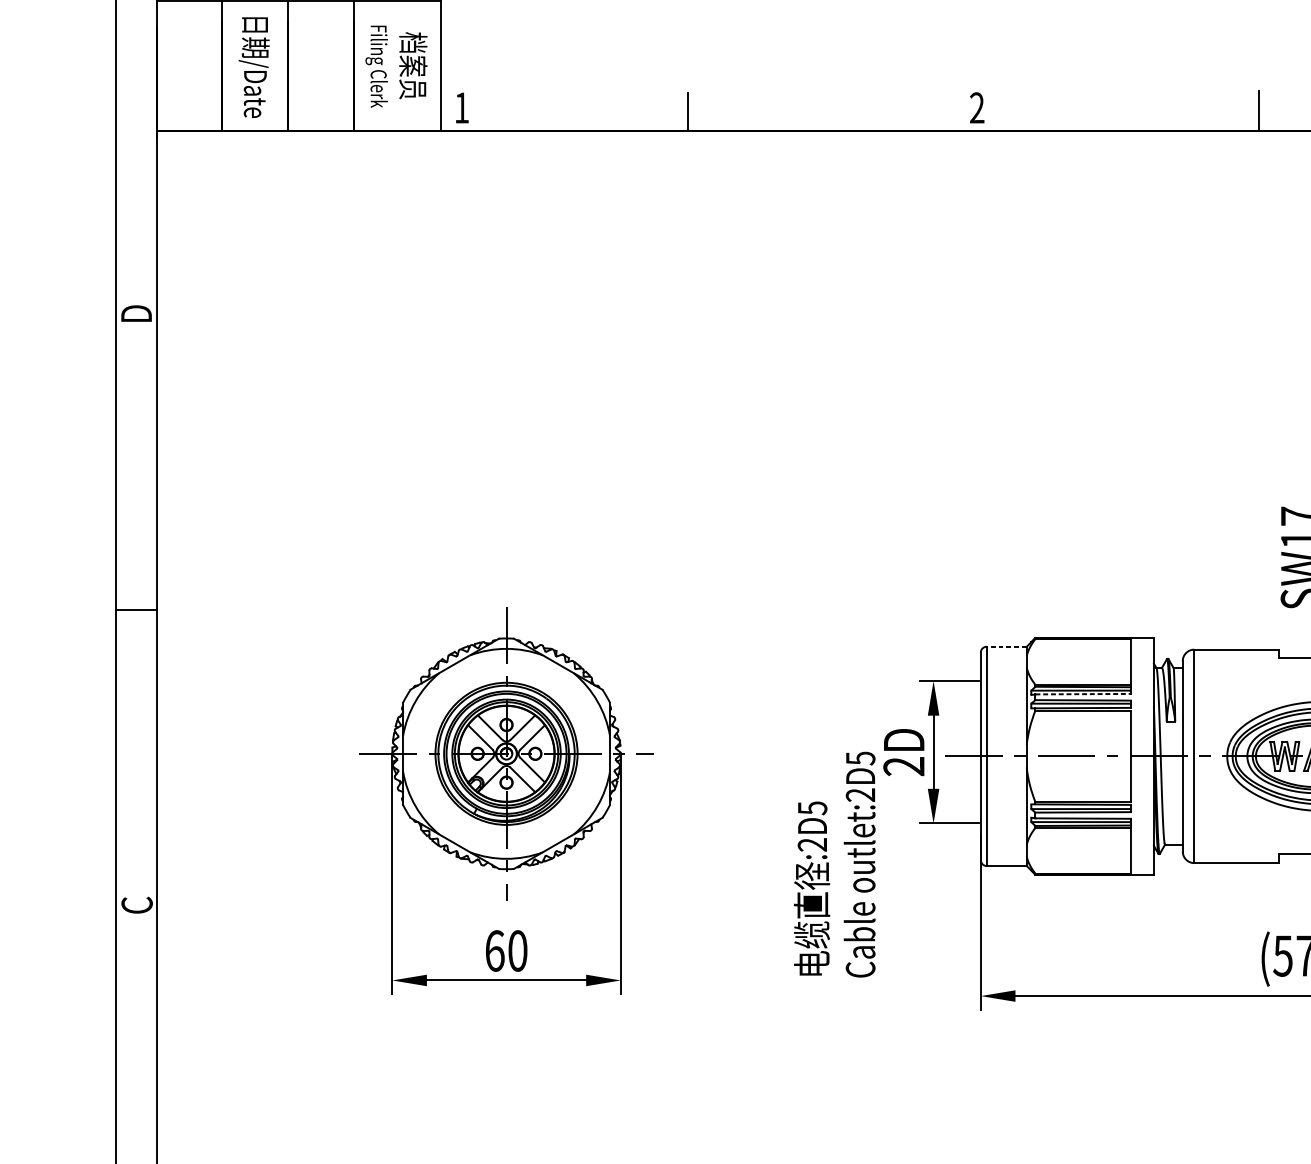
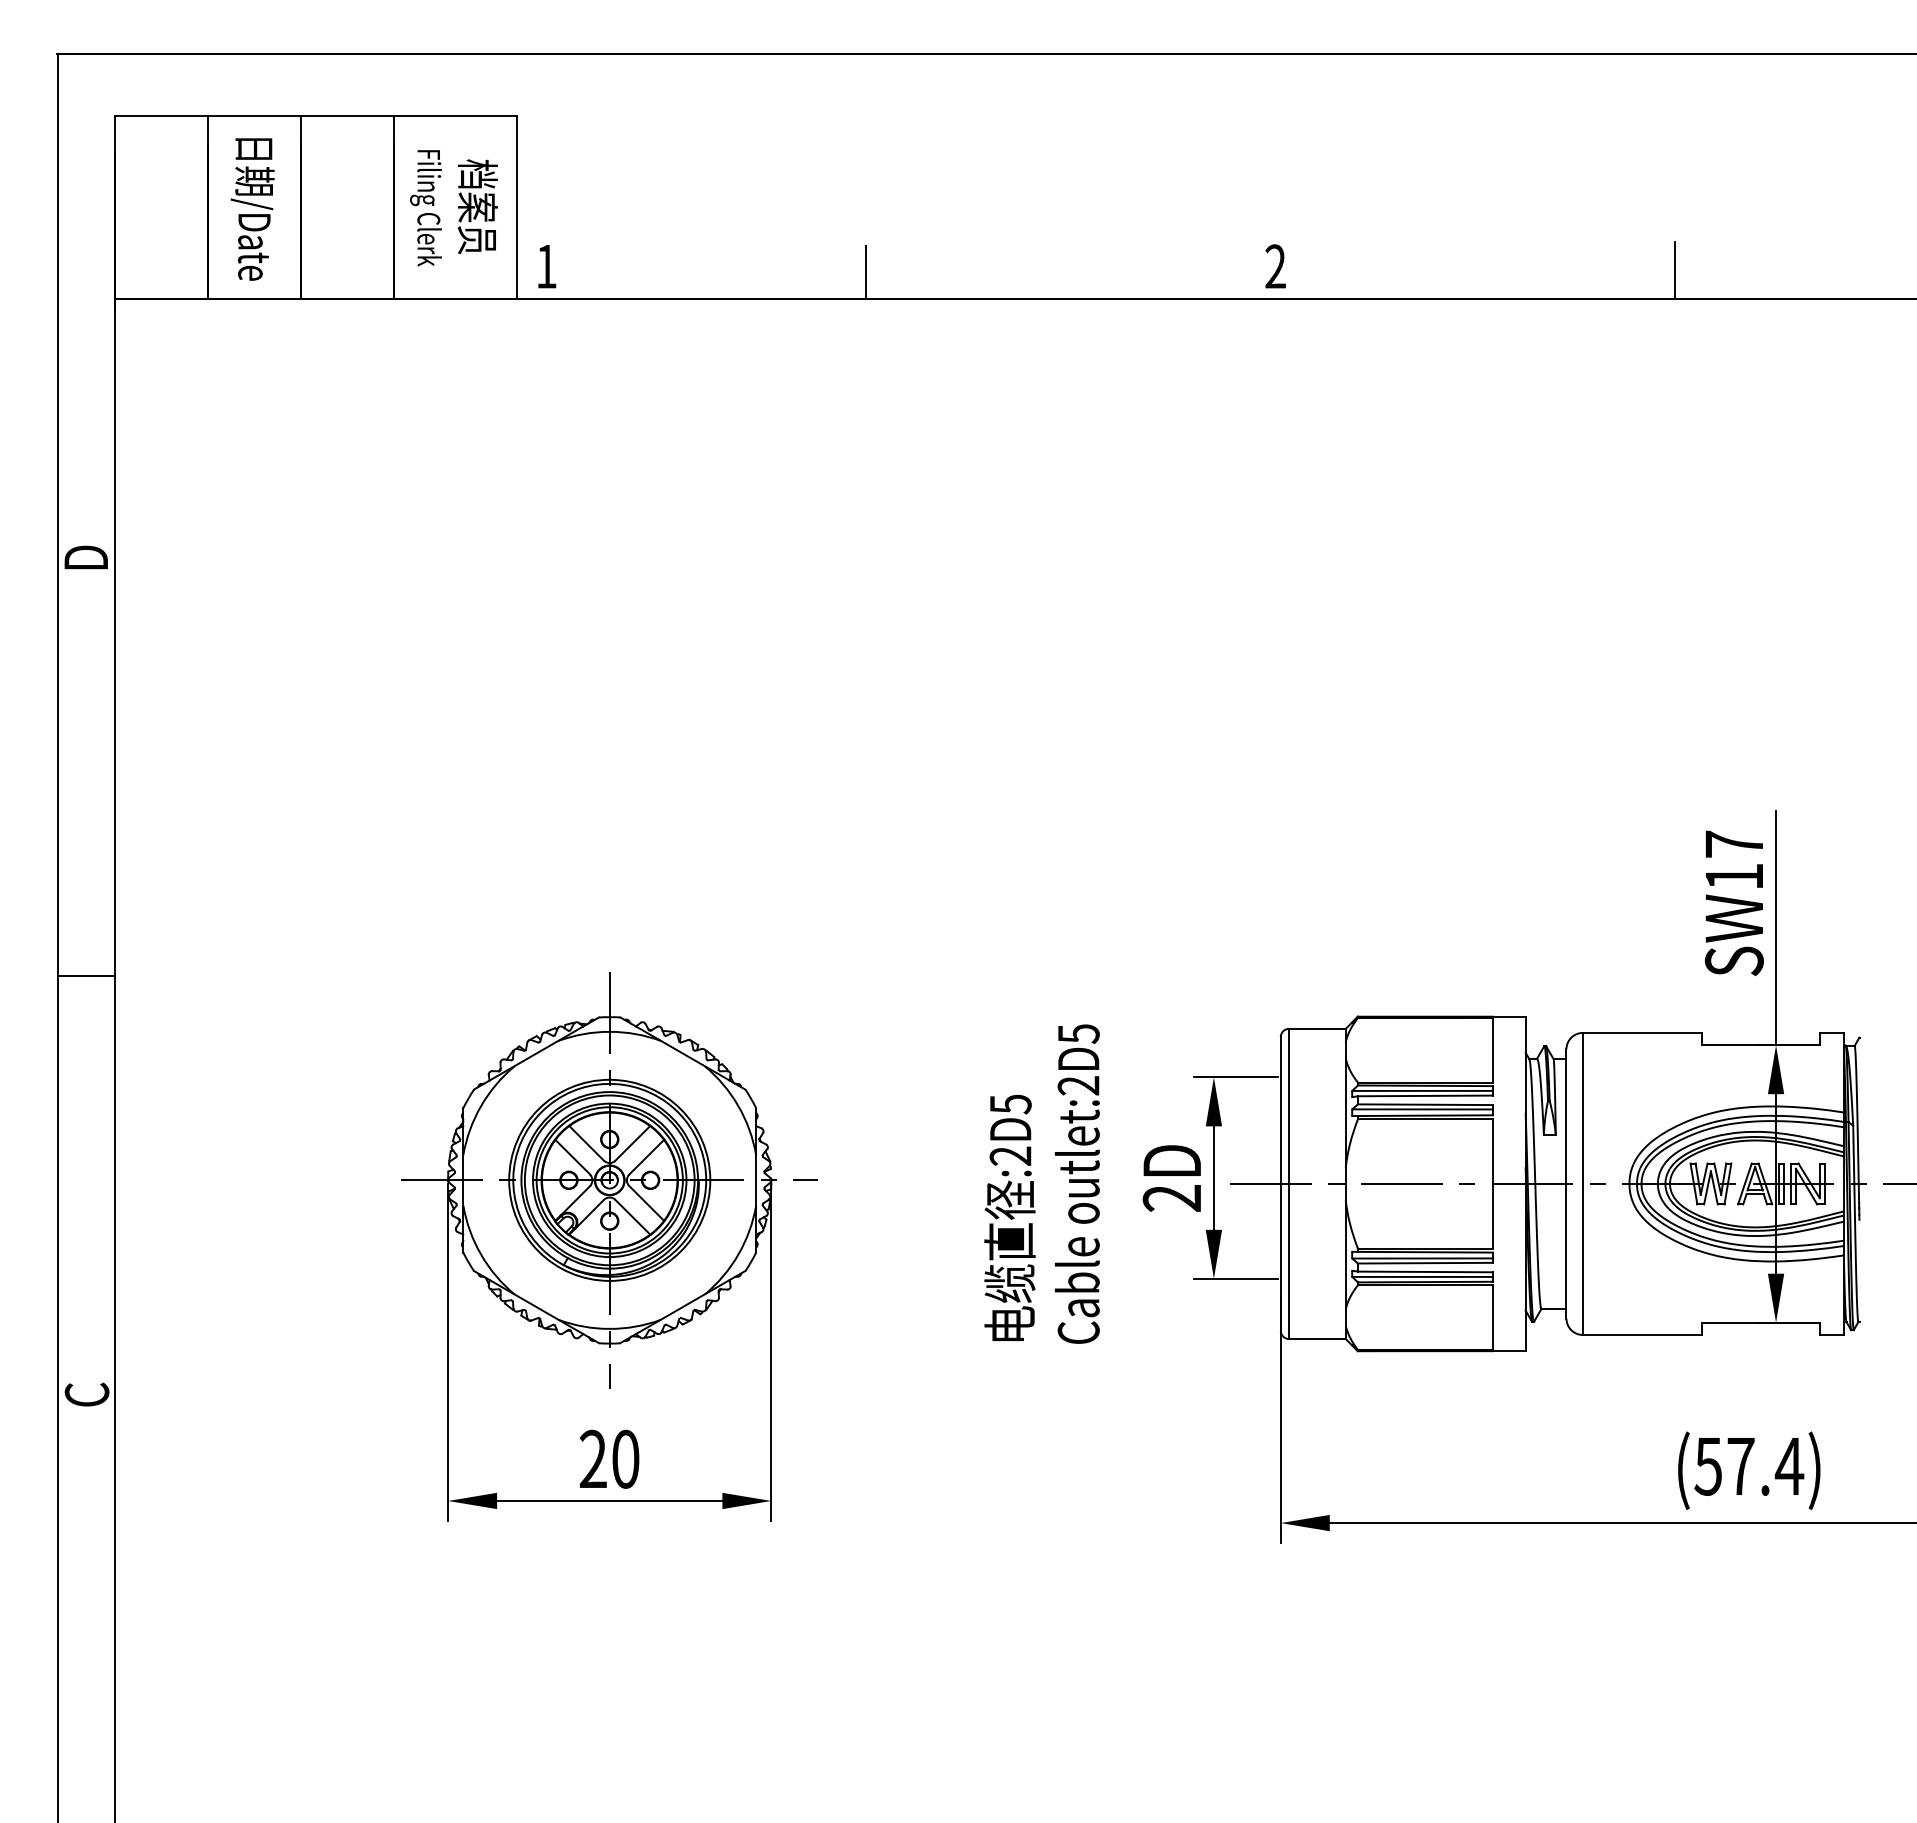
line: (1006, 646) -> (1316, 1028), dashed -> solid
line: (1083, 693) -> (1425, 1095), dashed -> solid
text: (834, 864) -> (1041, 1183), moved
text: (495, 950) -> (593, 1458), 60 -> 20

